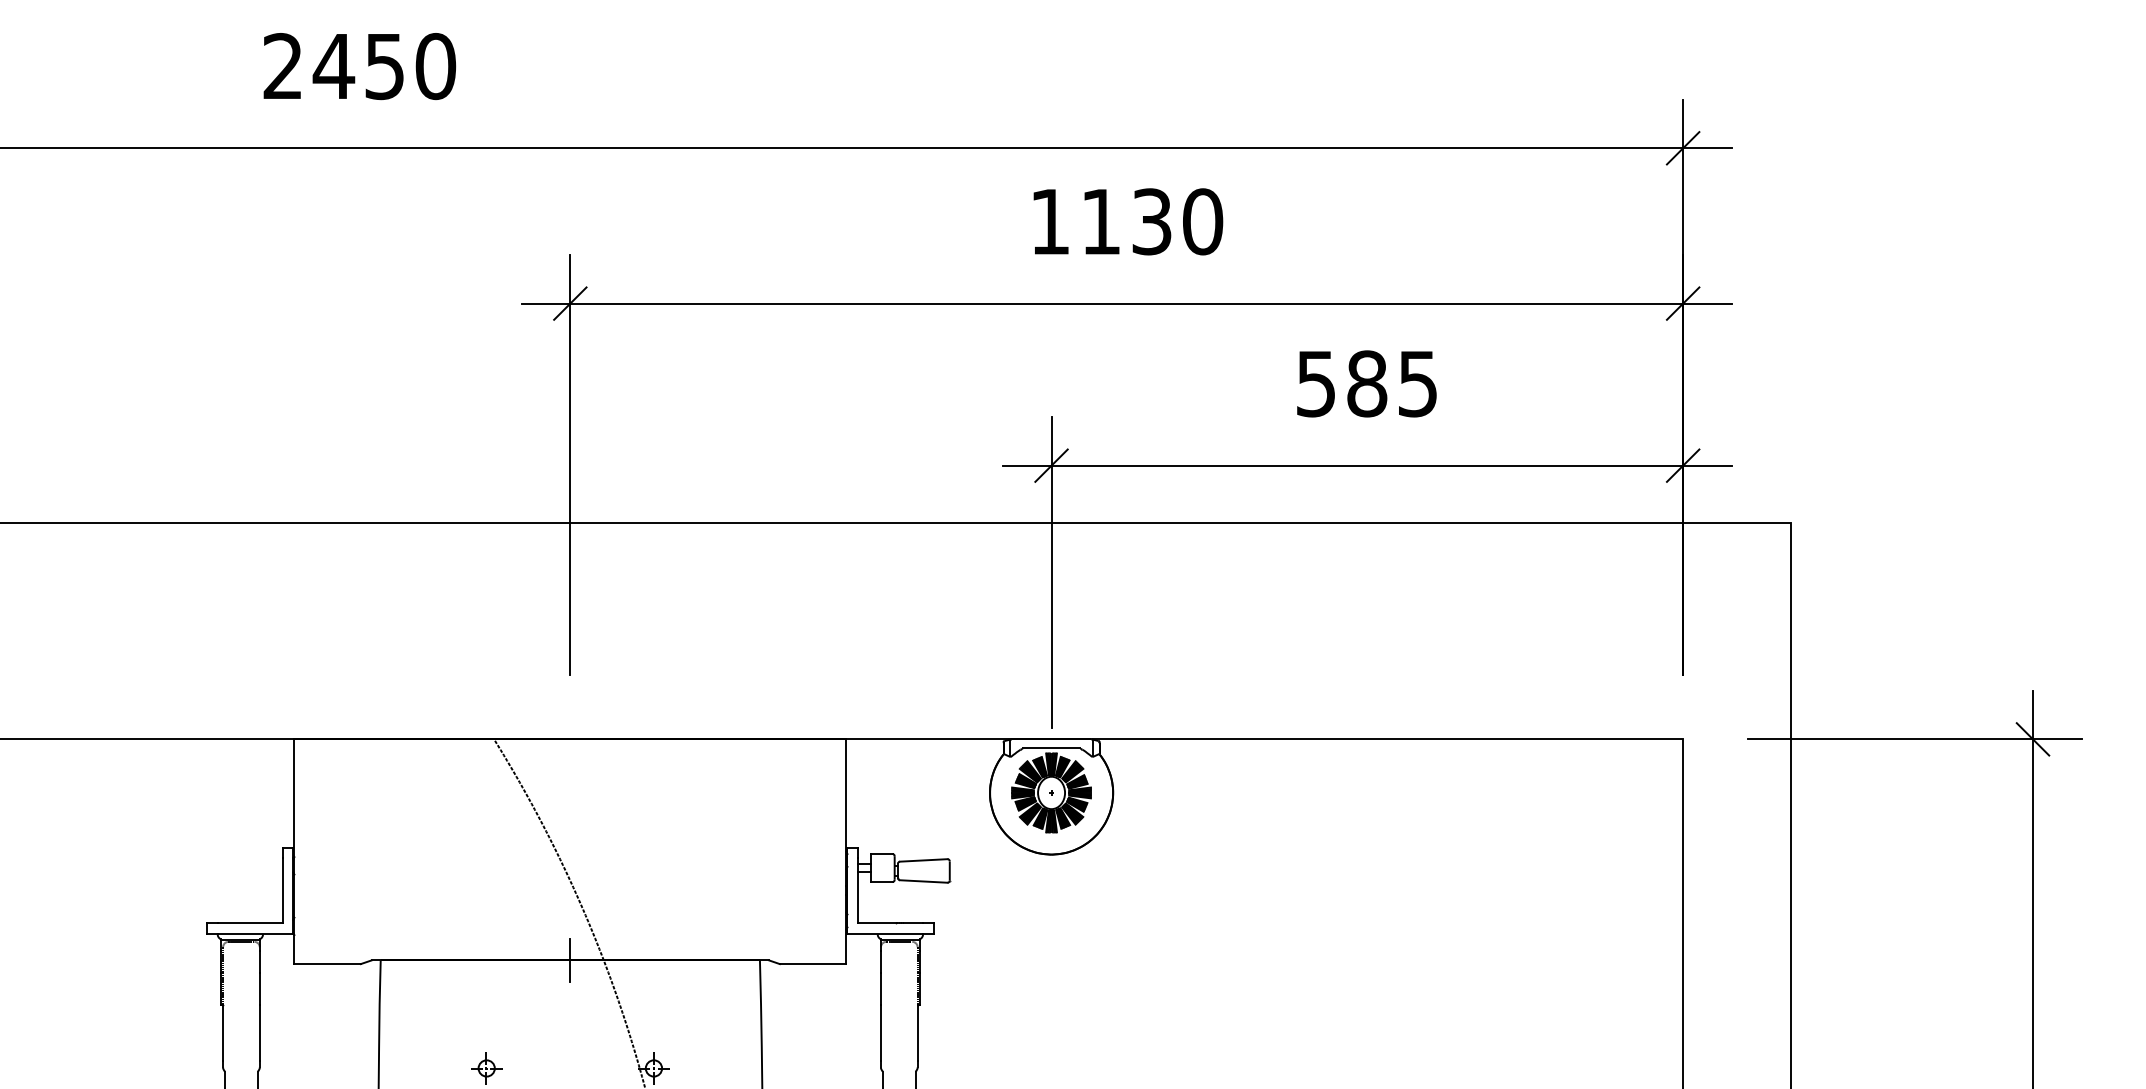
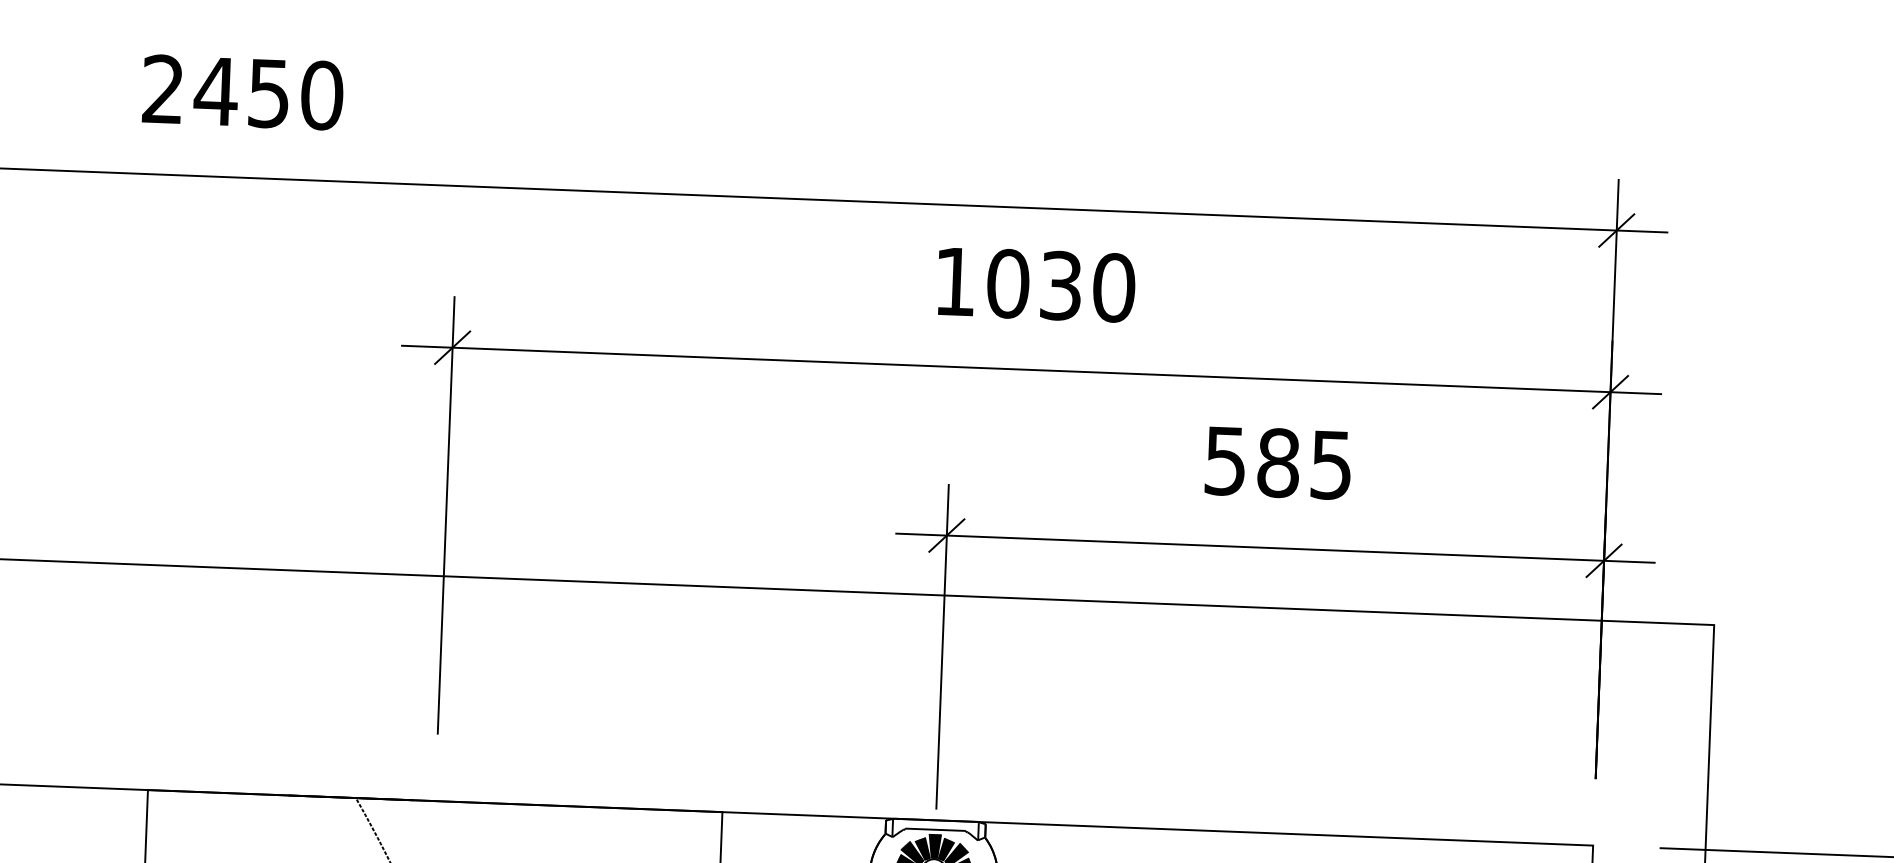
text: (1101, 221) -> (1008, 283), 1130 -> 1030

